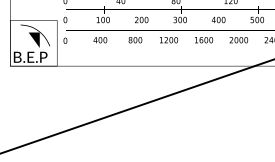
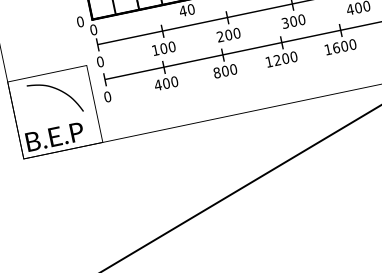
fill: (33, 39) -> (53, 105), removed

